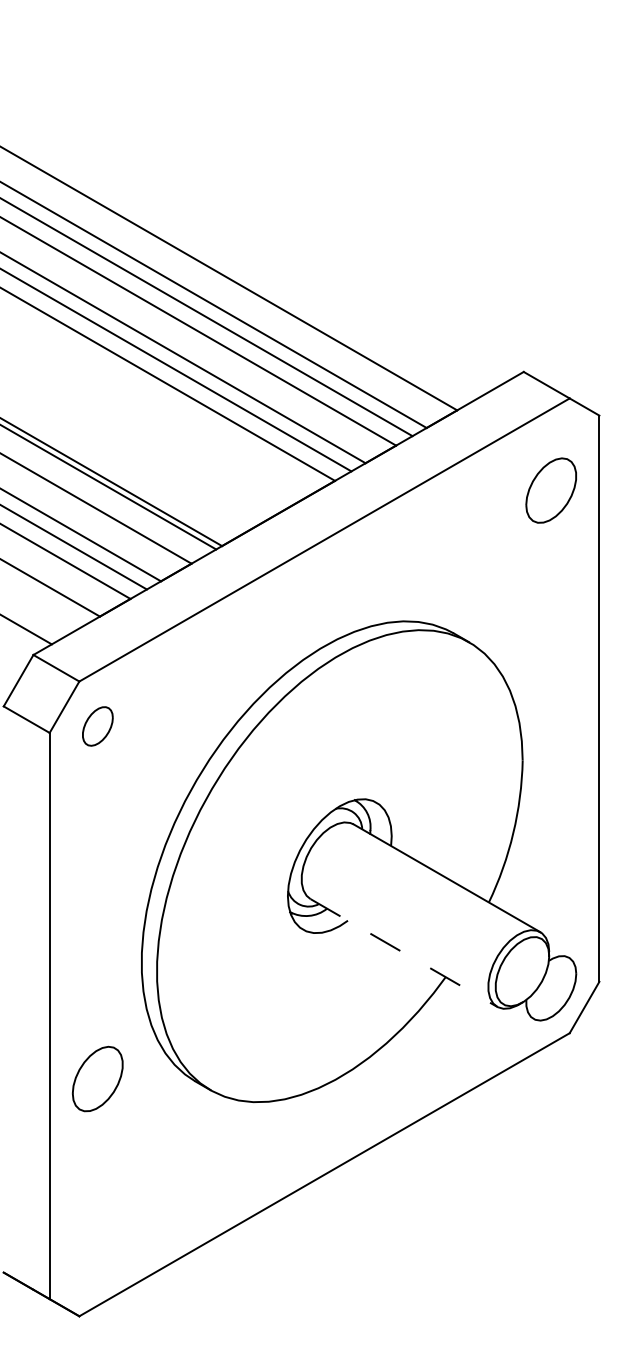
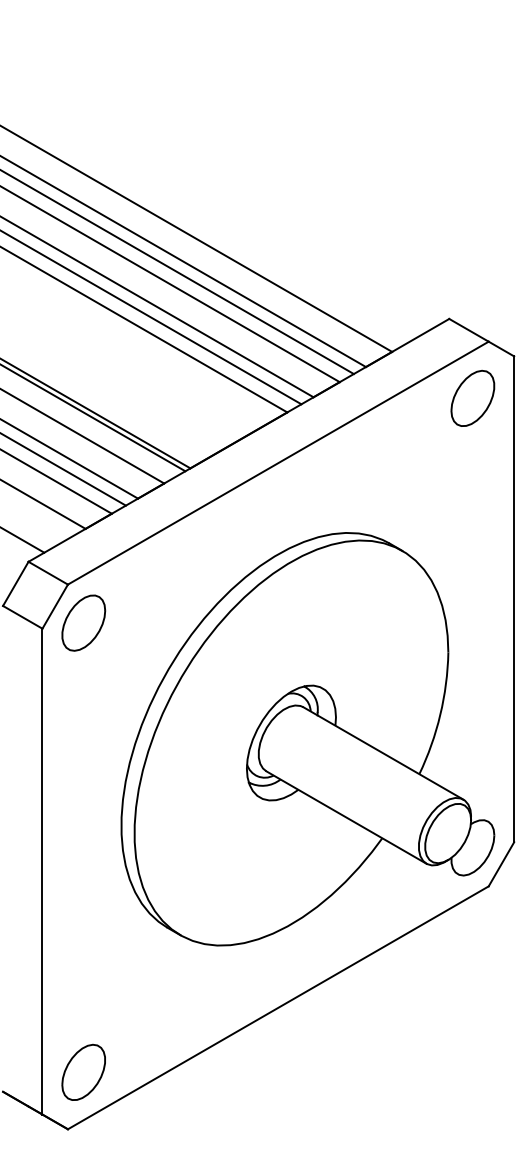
part: (550, 490) -> (472, 398), moved
part: (97, 726) -> (83, 623), size x1.67
line: (403, 952) -> (346, 817), dashed -> solid
part: (97, 1078) -> (83, 1071), moved

